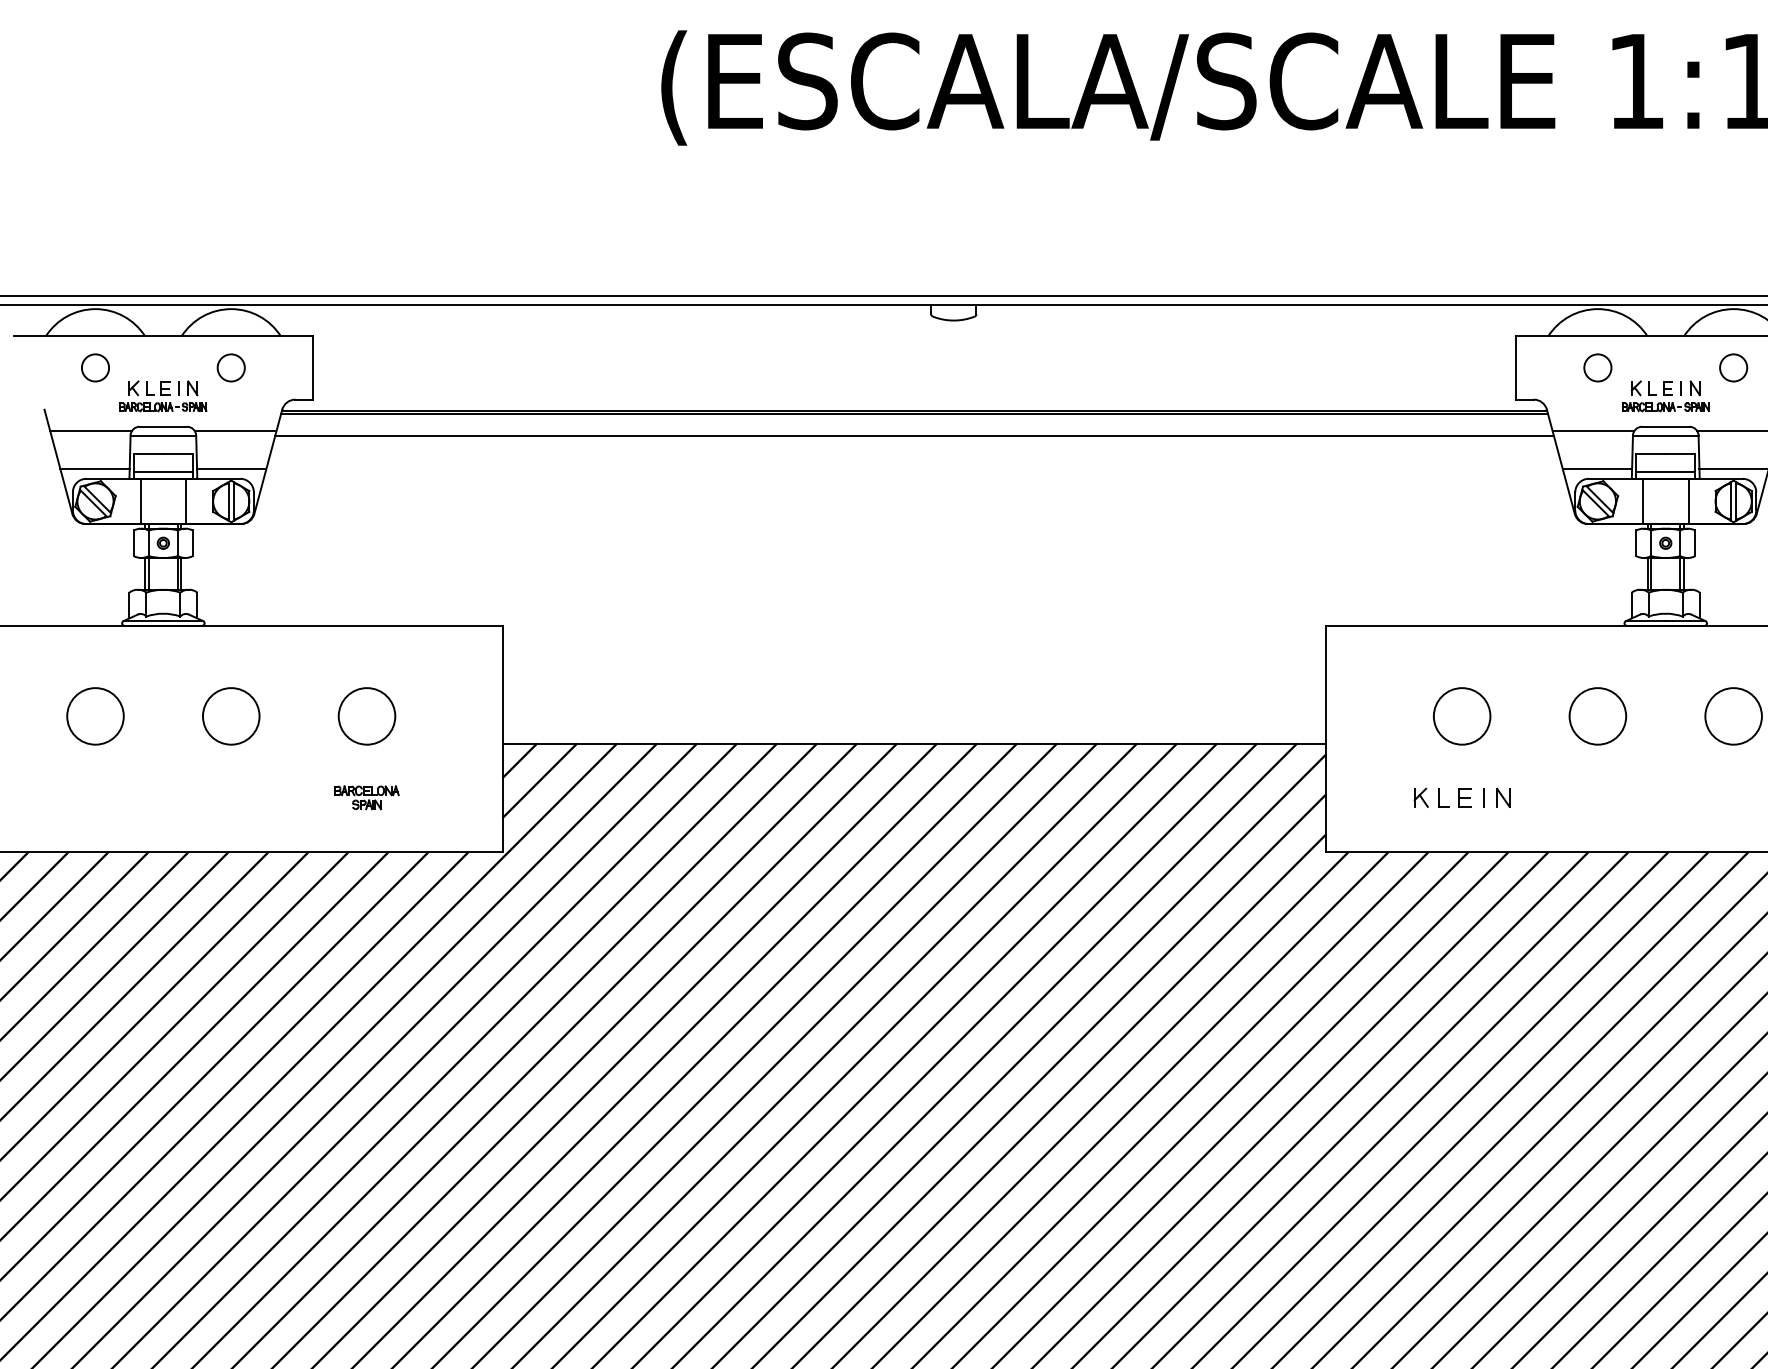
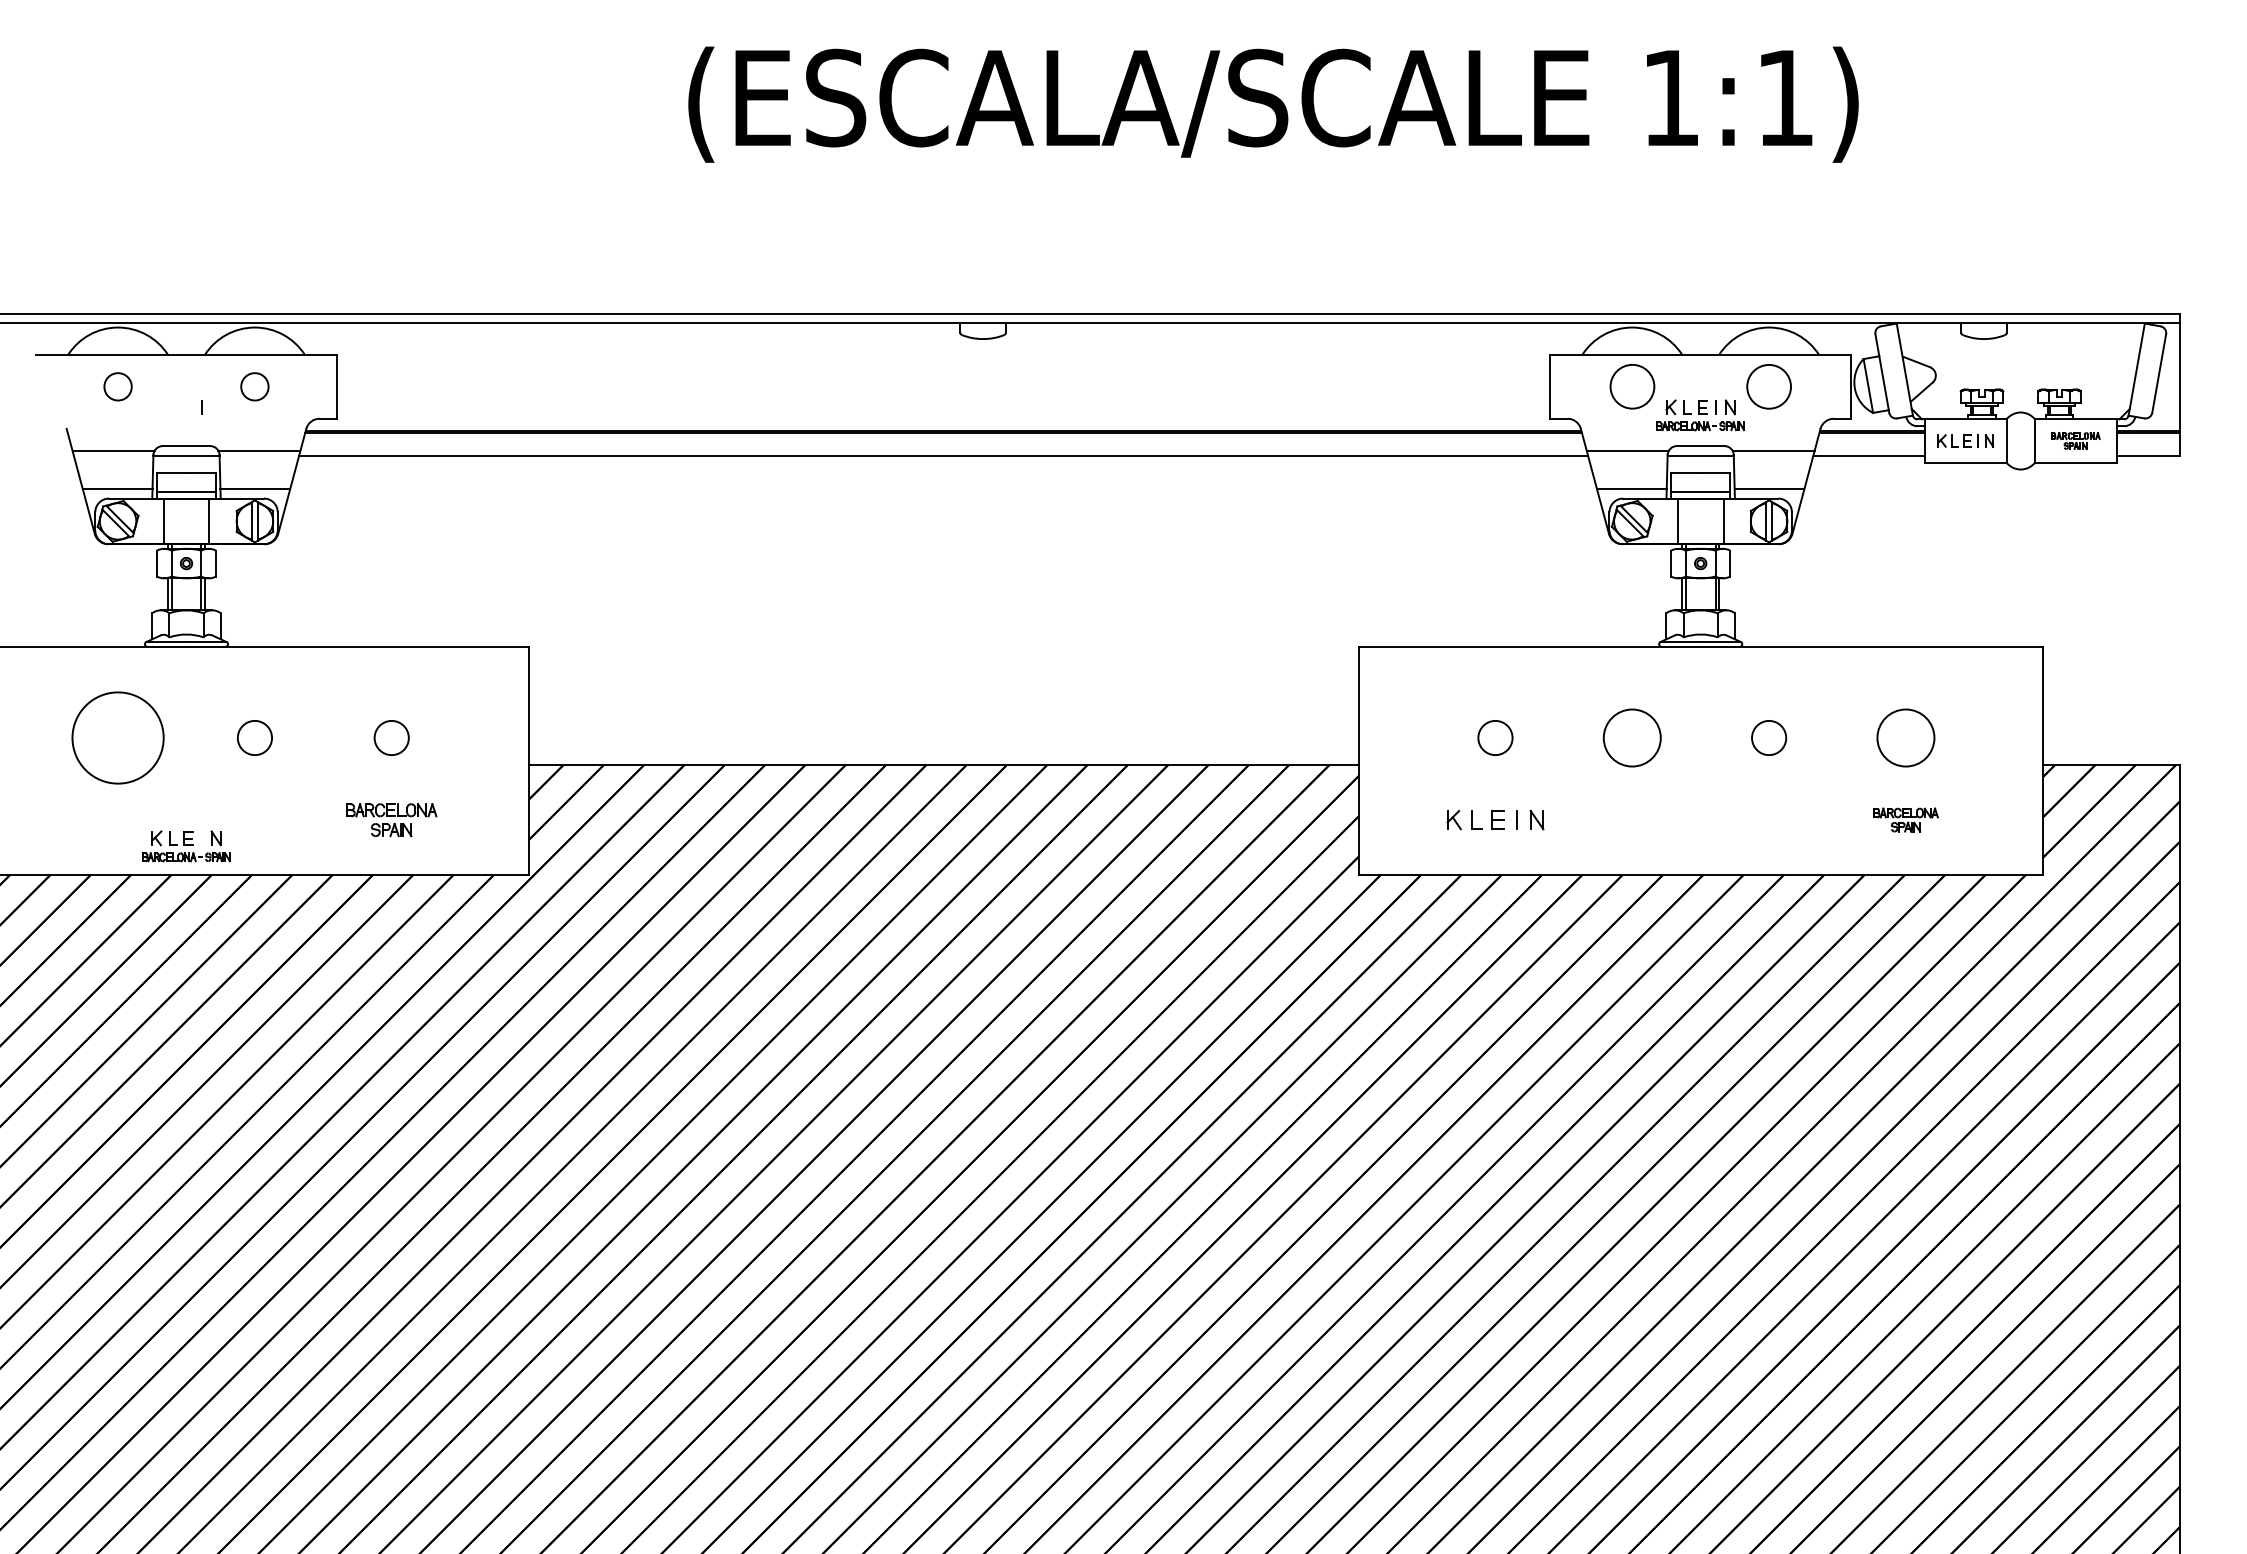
circle: (1597, 367) -> (1631, 386), size x1.6
circle: (1733, 367) -> (1768, 386), size x1.6
part: (163, 396) -> (186, 846), moved
circle: (94, 715) -> (117, 737), size x1.6
circle: (230, 715) -> (254, 737), size x0.6
circle: (366, 715) -> (391, 737), size x0.6
circle: (1462, 715) -> (1495, 737), size x0.6
circle: (1733, 715) -> (1768, 737), size x0.6
part: (366, 797) -> (391, 819), size x1.4

